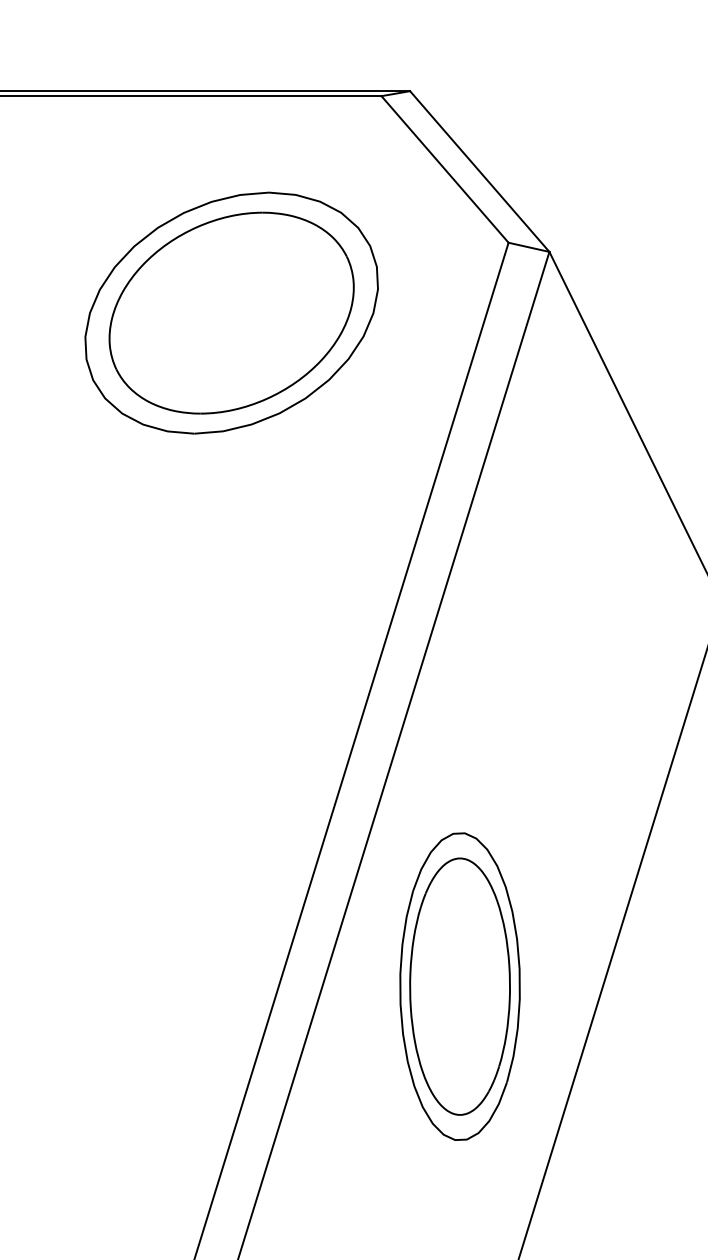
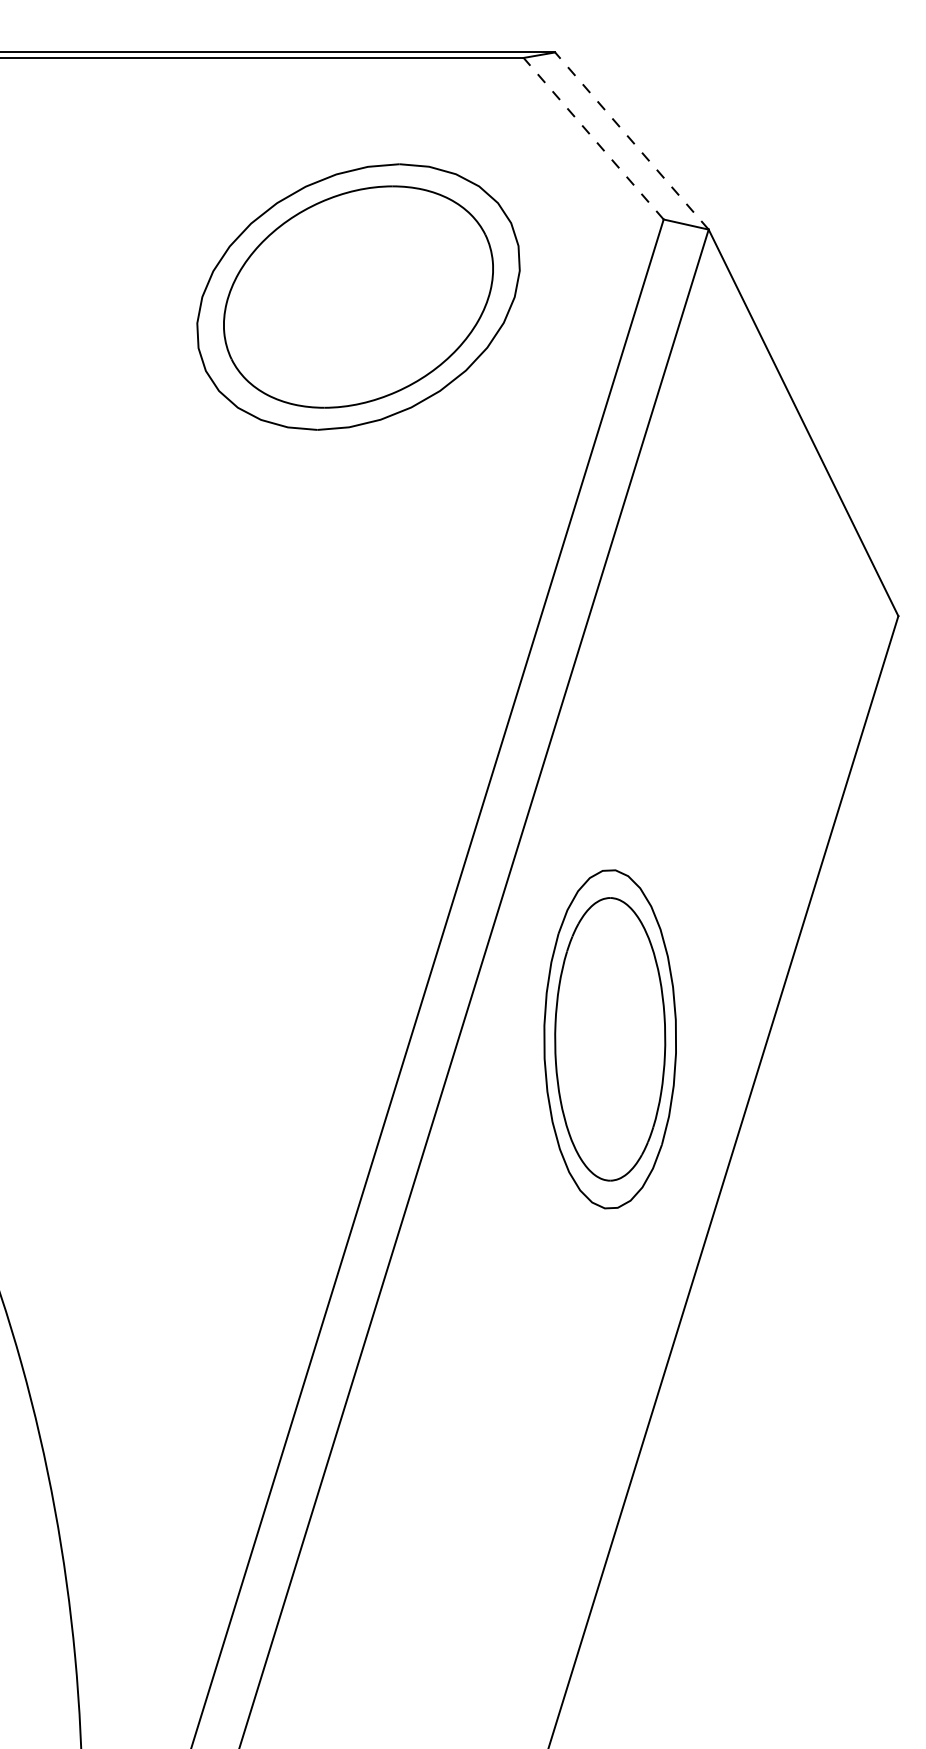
line: (444, 169) -> (593, 138), solid -> dashed
line: (479, 171) -> (631, 140), solid -> dashed

